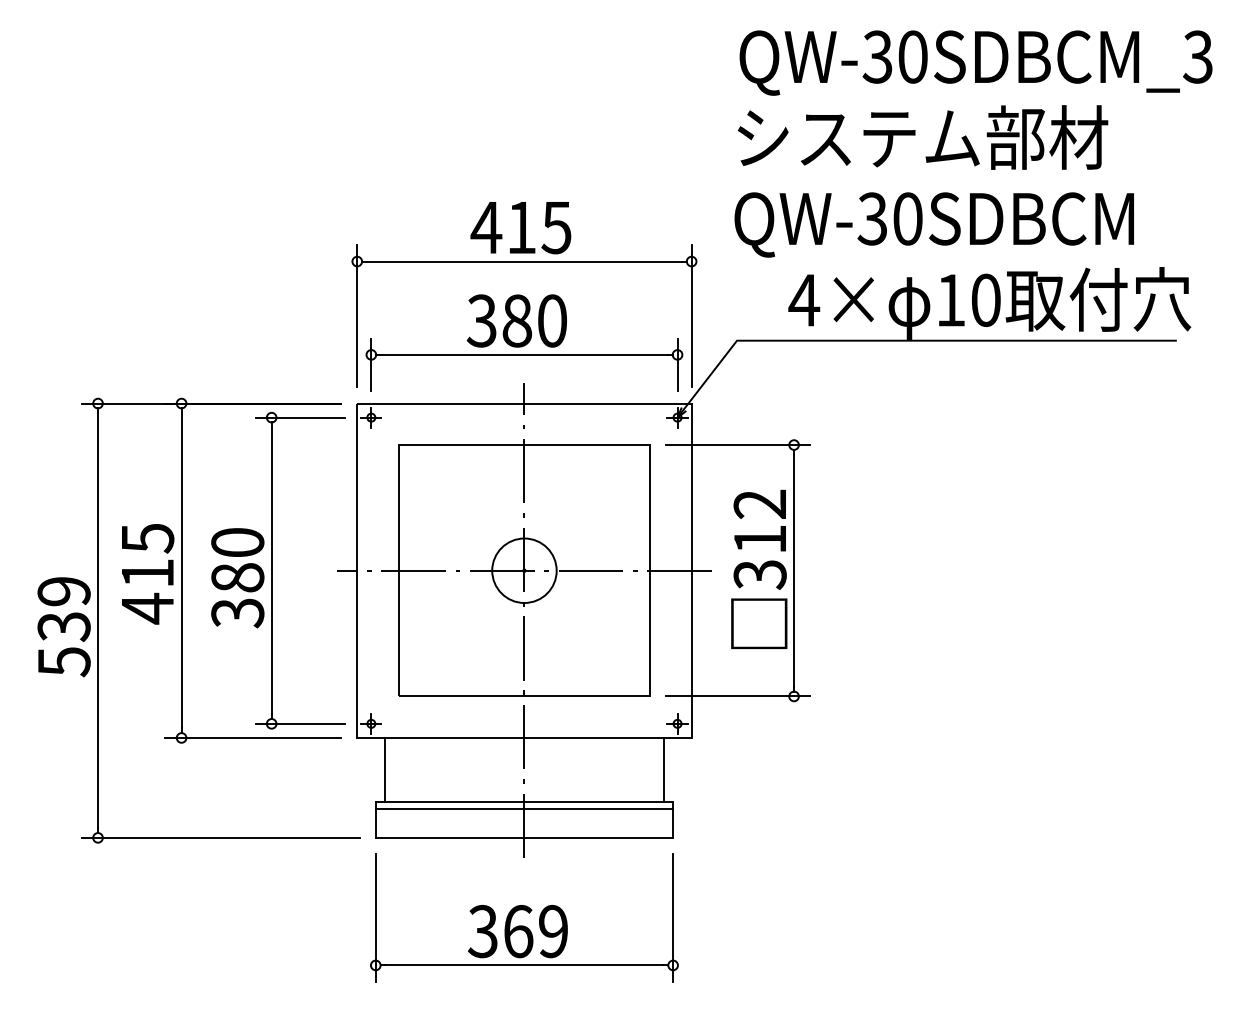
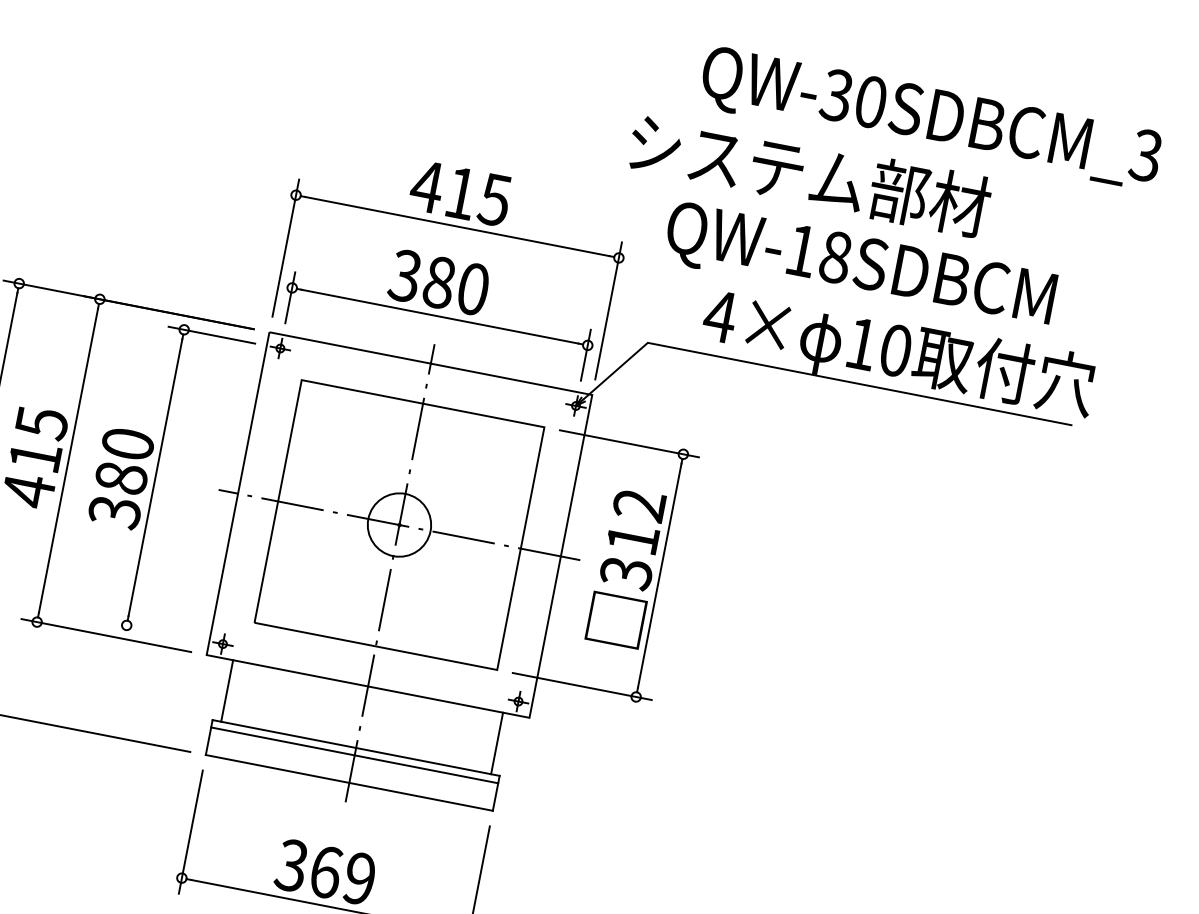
text: (922, 137) -> (809, 174), moved
text: (889, 218) -> (817, 253), QW-30SDBCM -> QW-18SDBCM
line: (300, 723) -> (154, 630), removed

